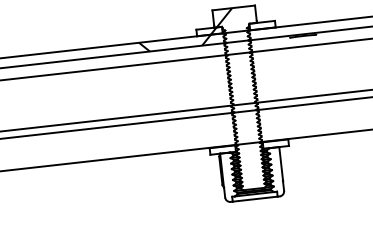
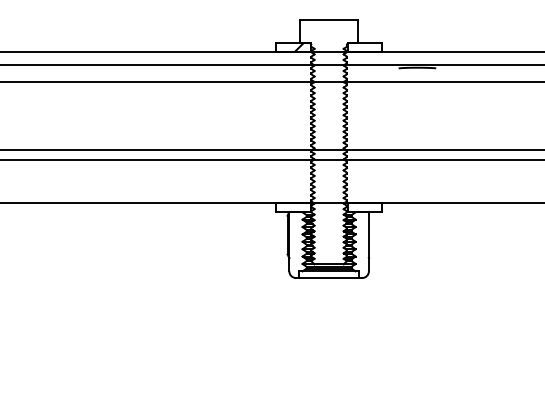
hatch: (223, 17) -> (314, 31), removed
hatch: (174, 43) -> (245, 58), removed

